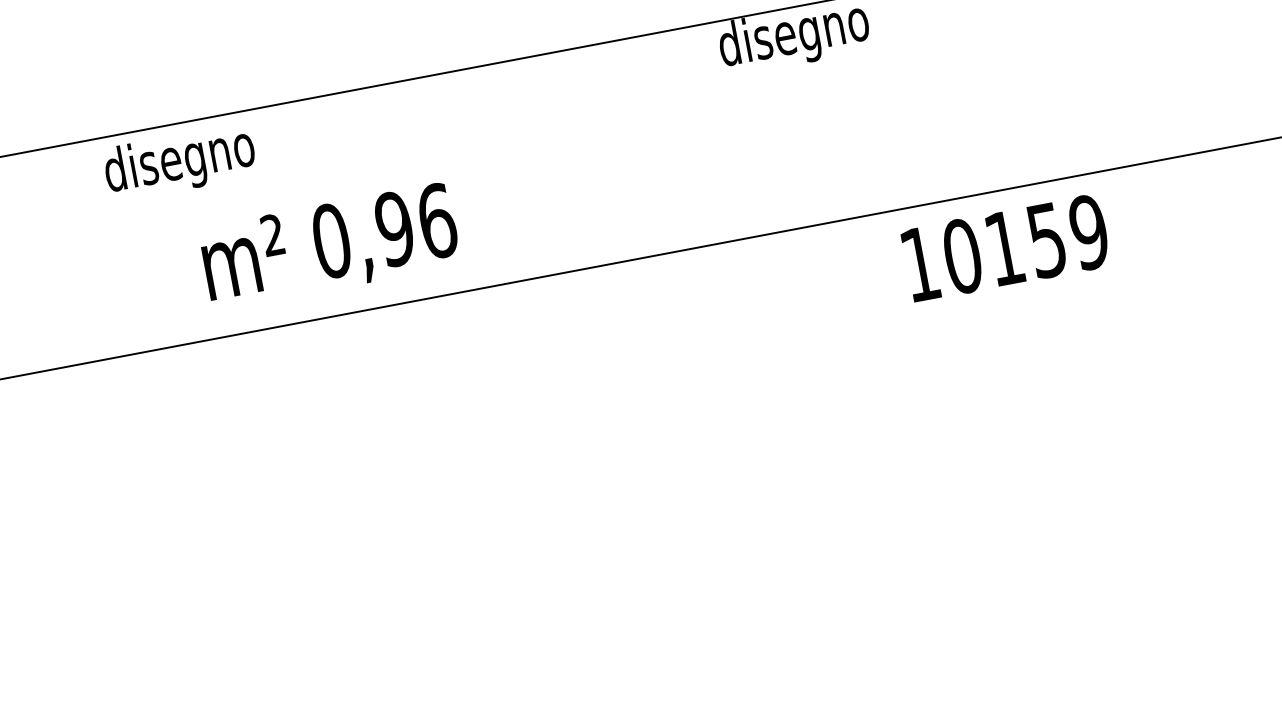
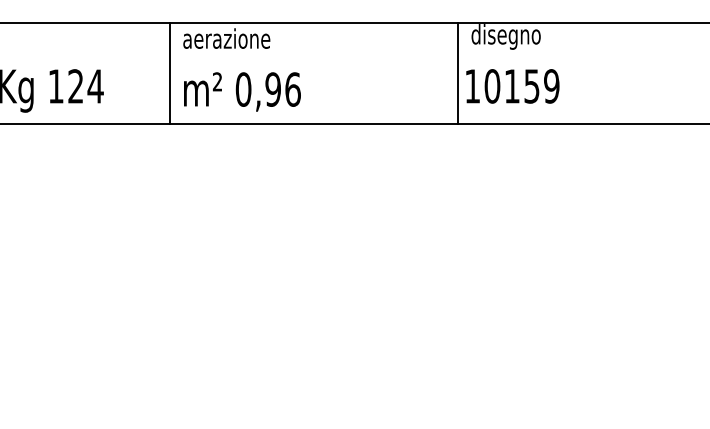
line: (707, 134) -> (458, 73), added
text: (198, 159) -> (226, 41), disegno -> aerazione
text: (330, 245) -> (242, 91), moved
text: (1005, 248) -> (512, 86), moved
line: (89, 251) -> (169, 73), added

